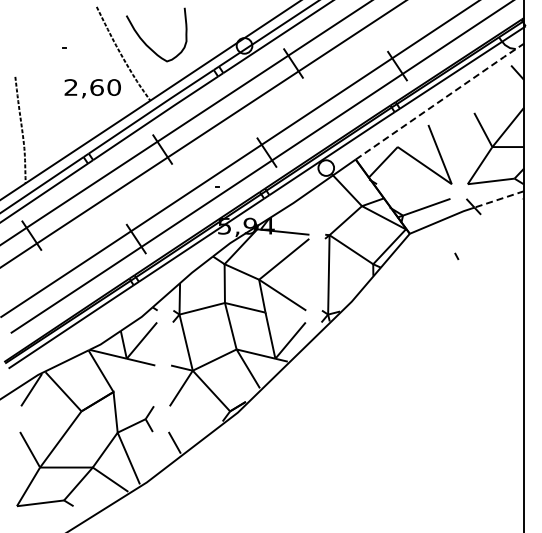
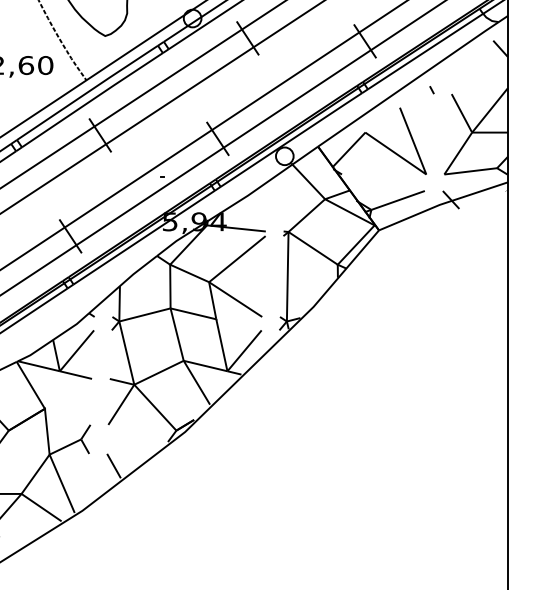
line: (440, 100) -> (413, 80), dashed -> solid
line: (498, 199) -> (479, 191), dashed -> solid
line: (456, 255) -> (431, 89), moved

